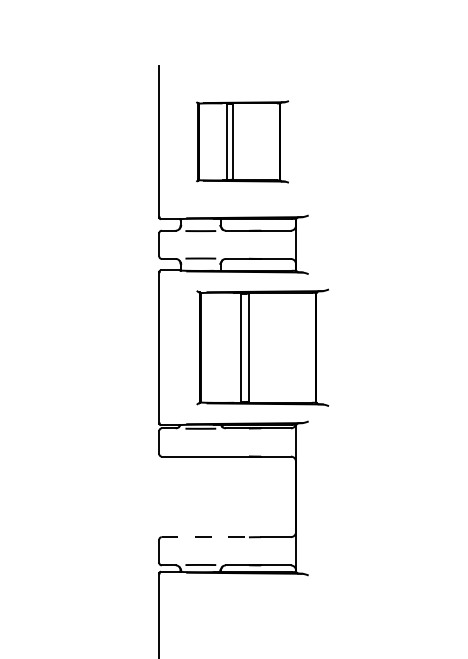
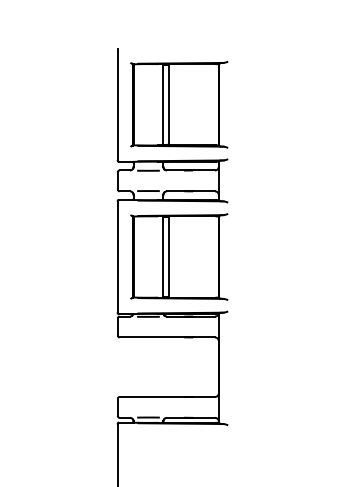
part: (242, 141) -> (179, 104), size x1.43
part: (263, 347) -> (179, 256), moved
line: (211, 536) -> (156, 396), dashed -> solid

